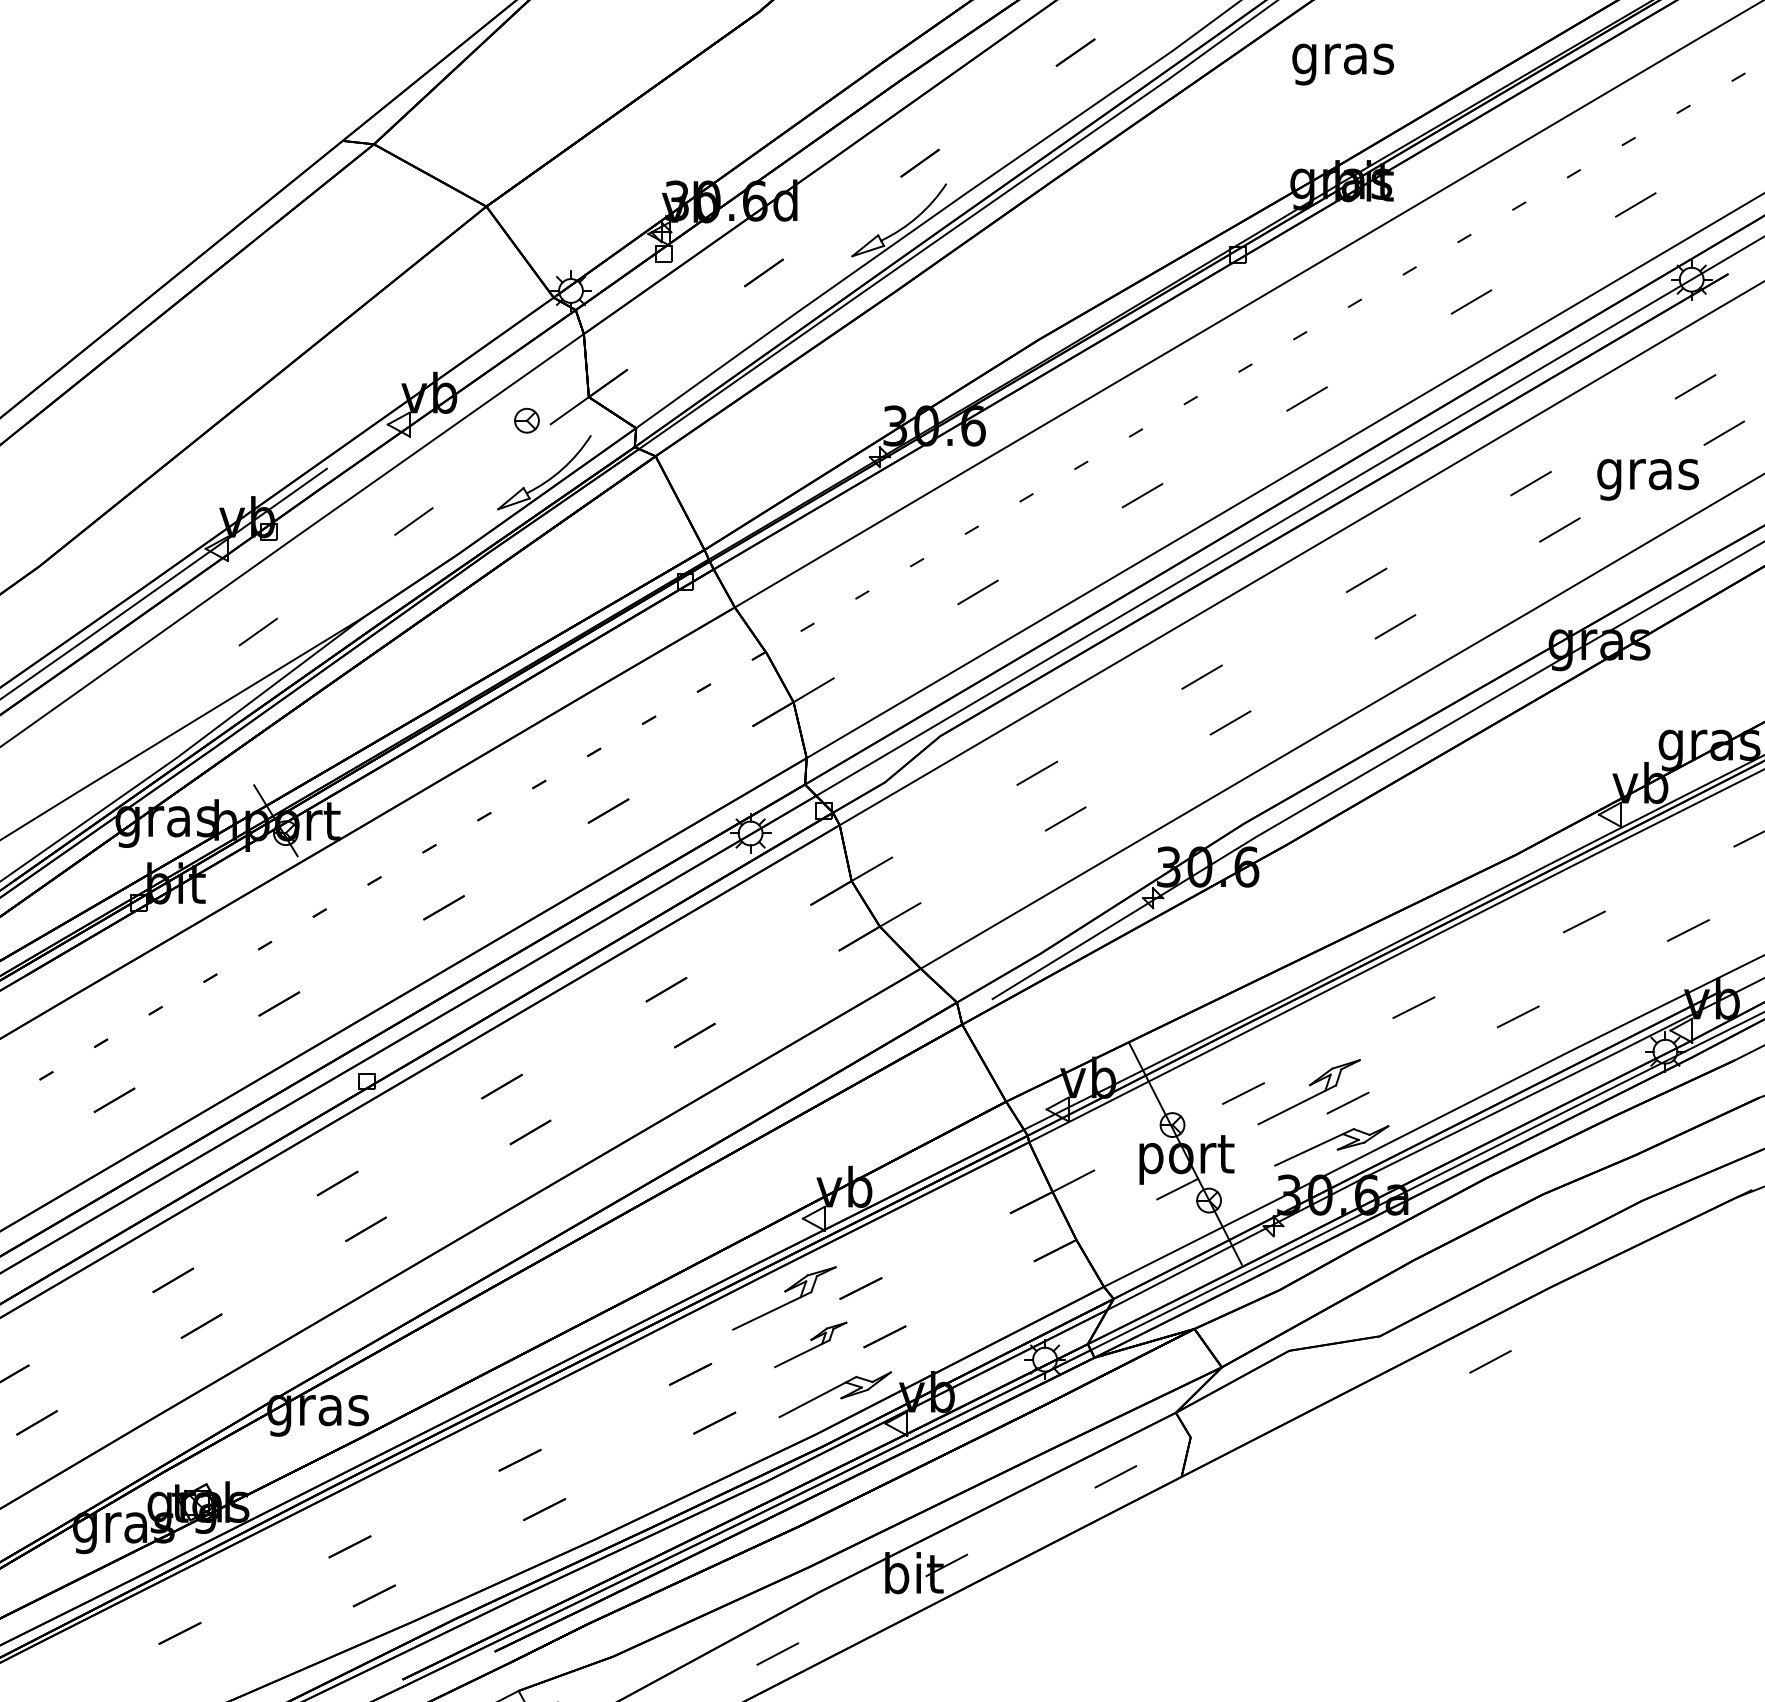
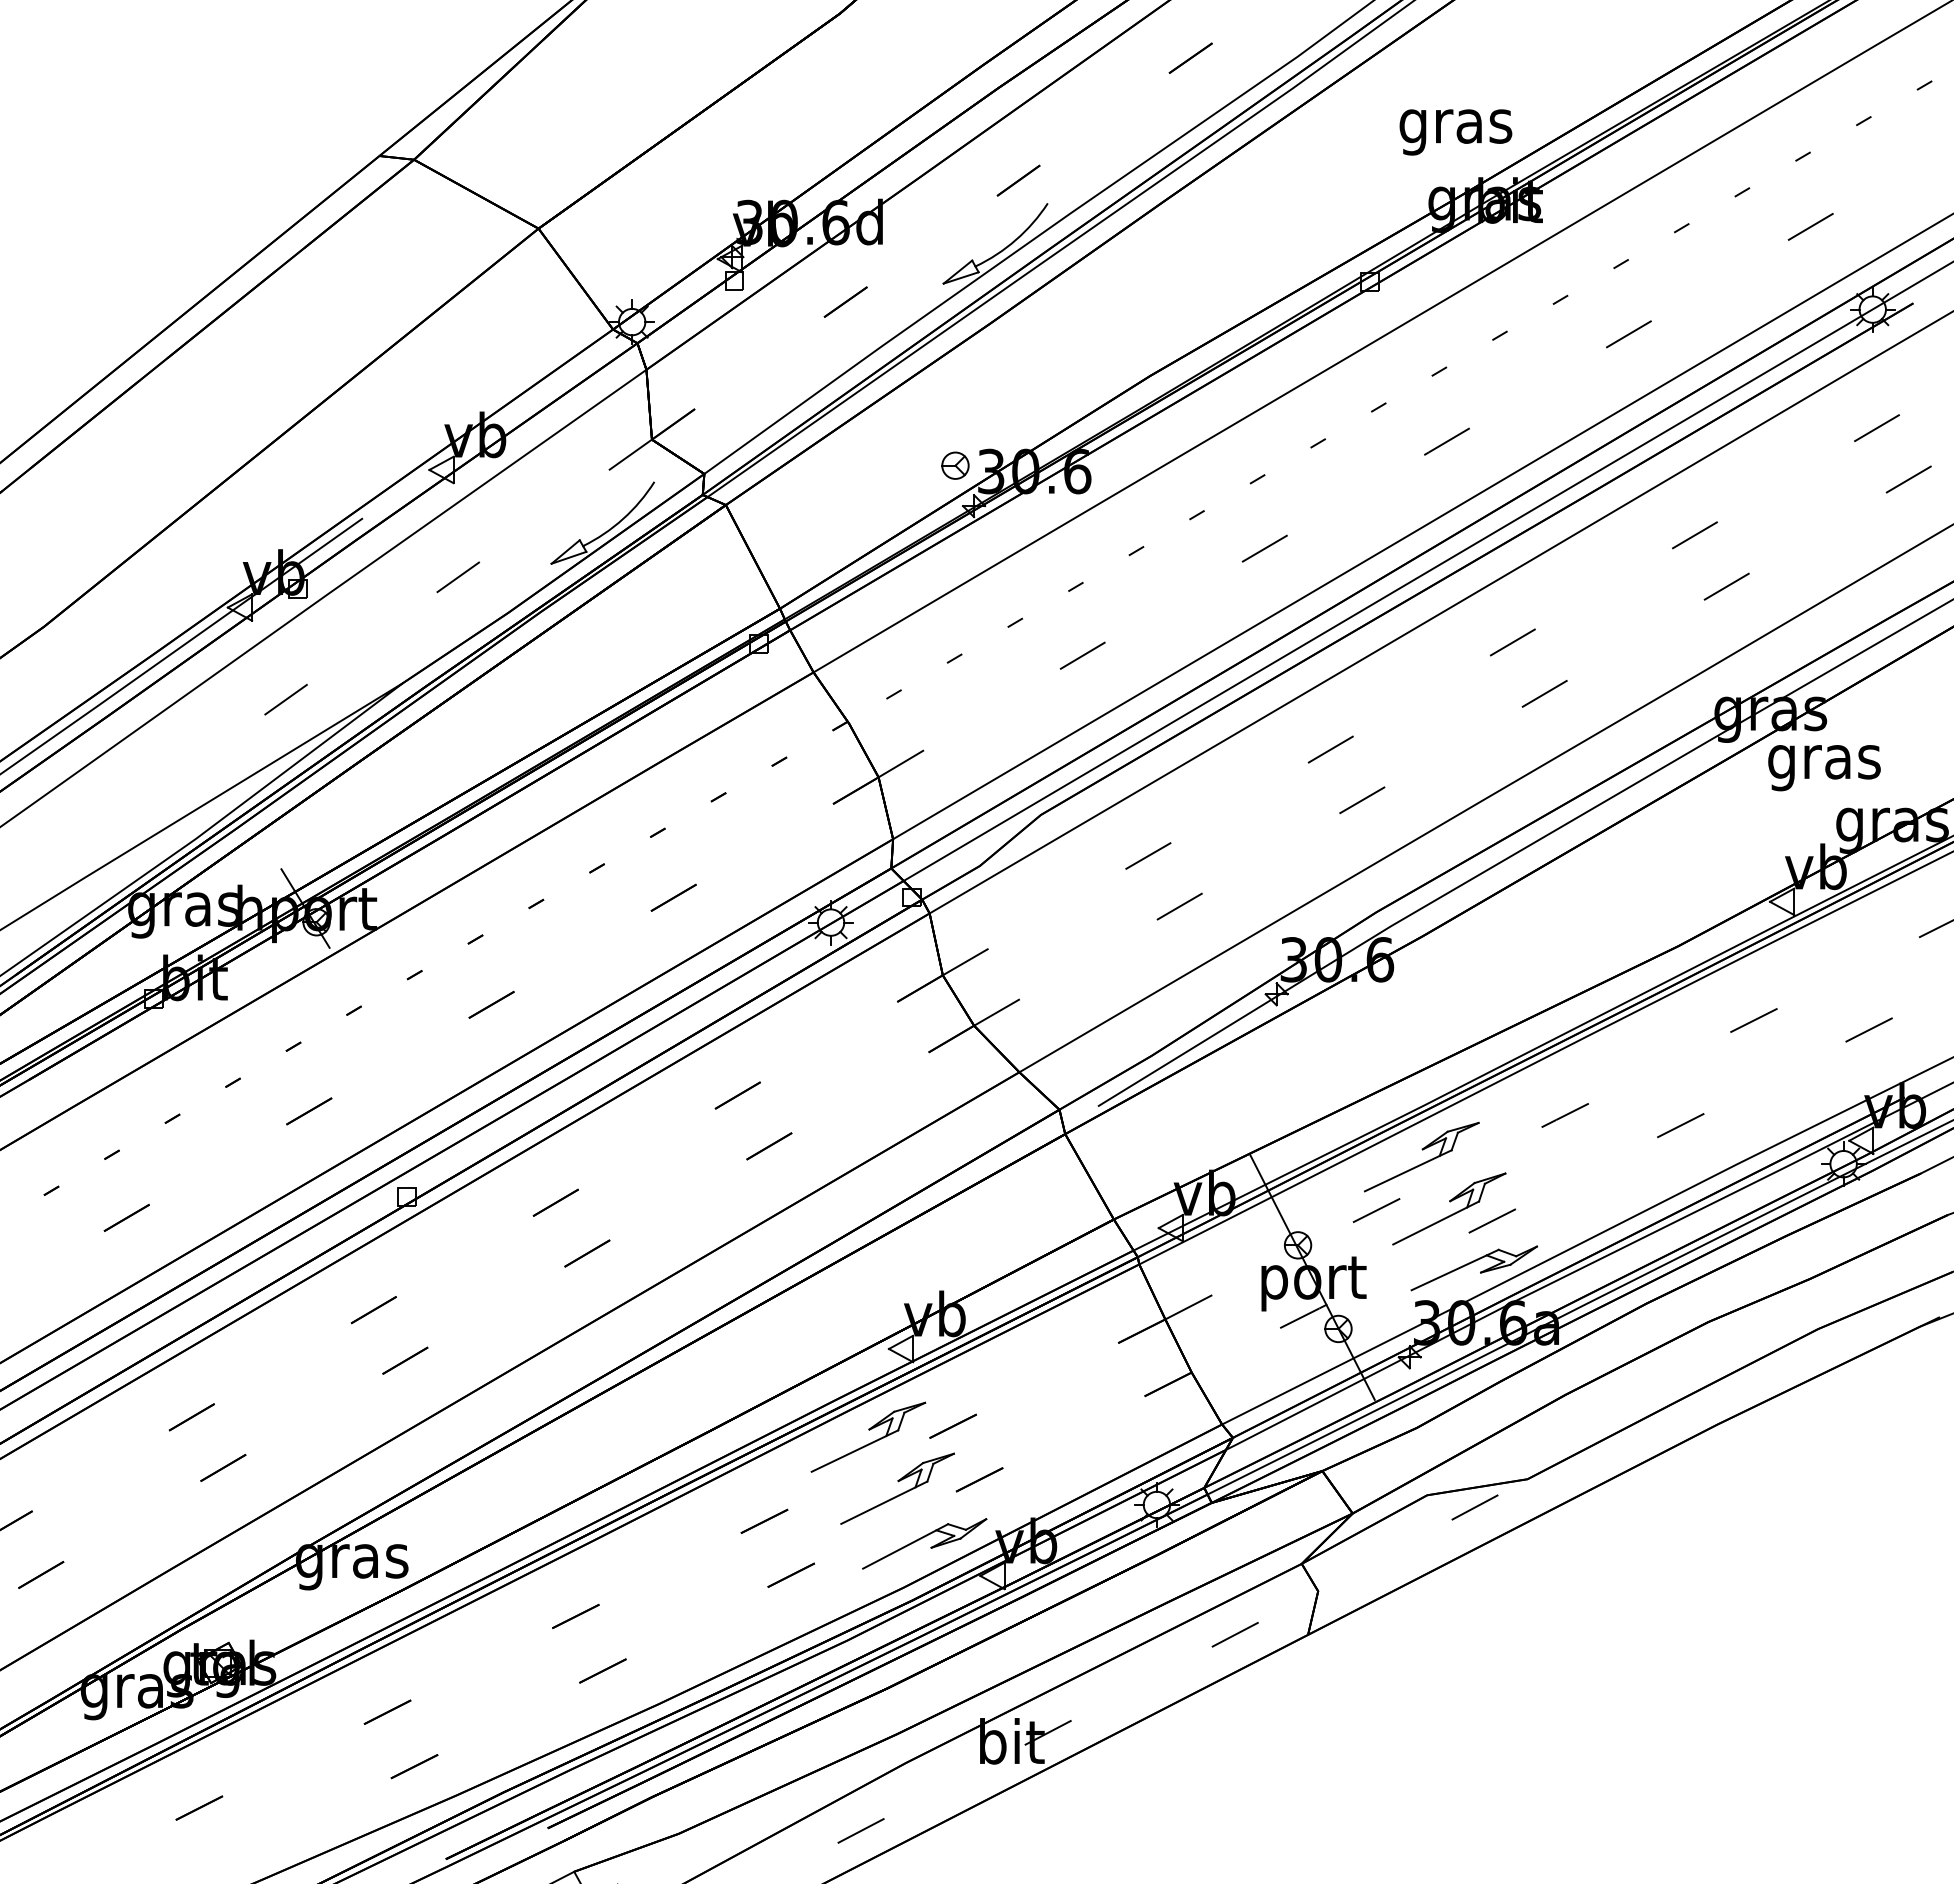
text: (1342, 64) -> (1455, 132), moved
part: (527, 420) -> (955, 465), moved
text: (1648, 480) -> (1824, 768), moved
part: (1284, 1045) -> (1421, 1157), added
part: (810, 1344) -> (897, 1488), size x1.43
line: (1490, 1361) -> (1474, 1507), moved

